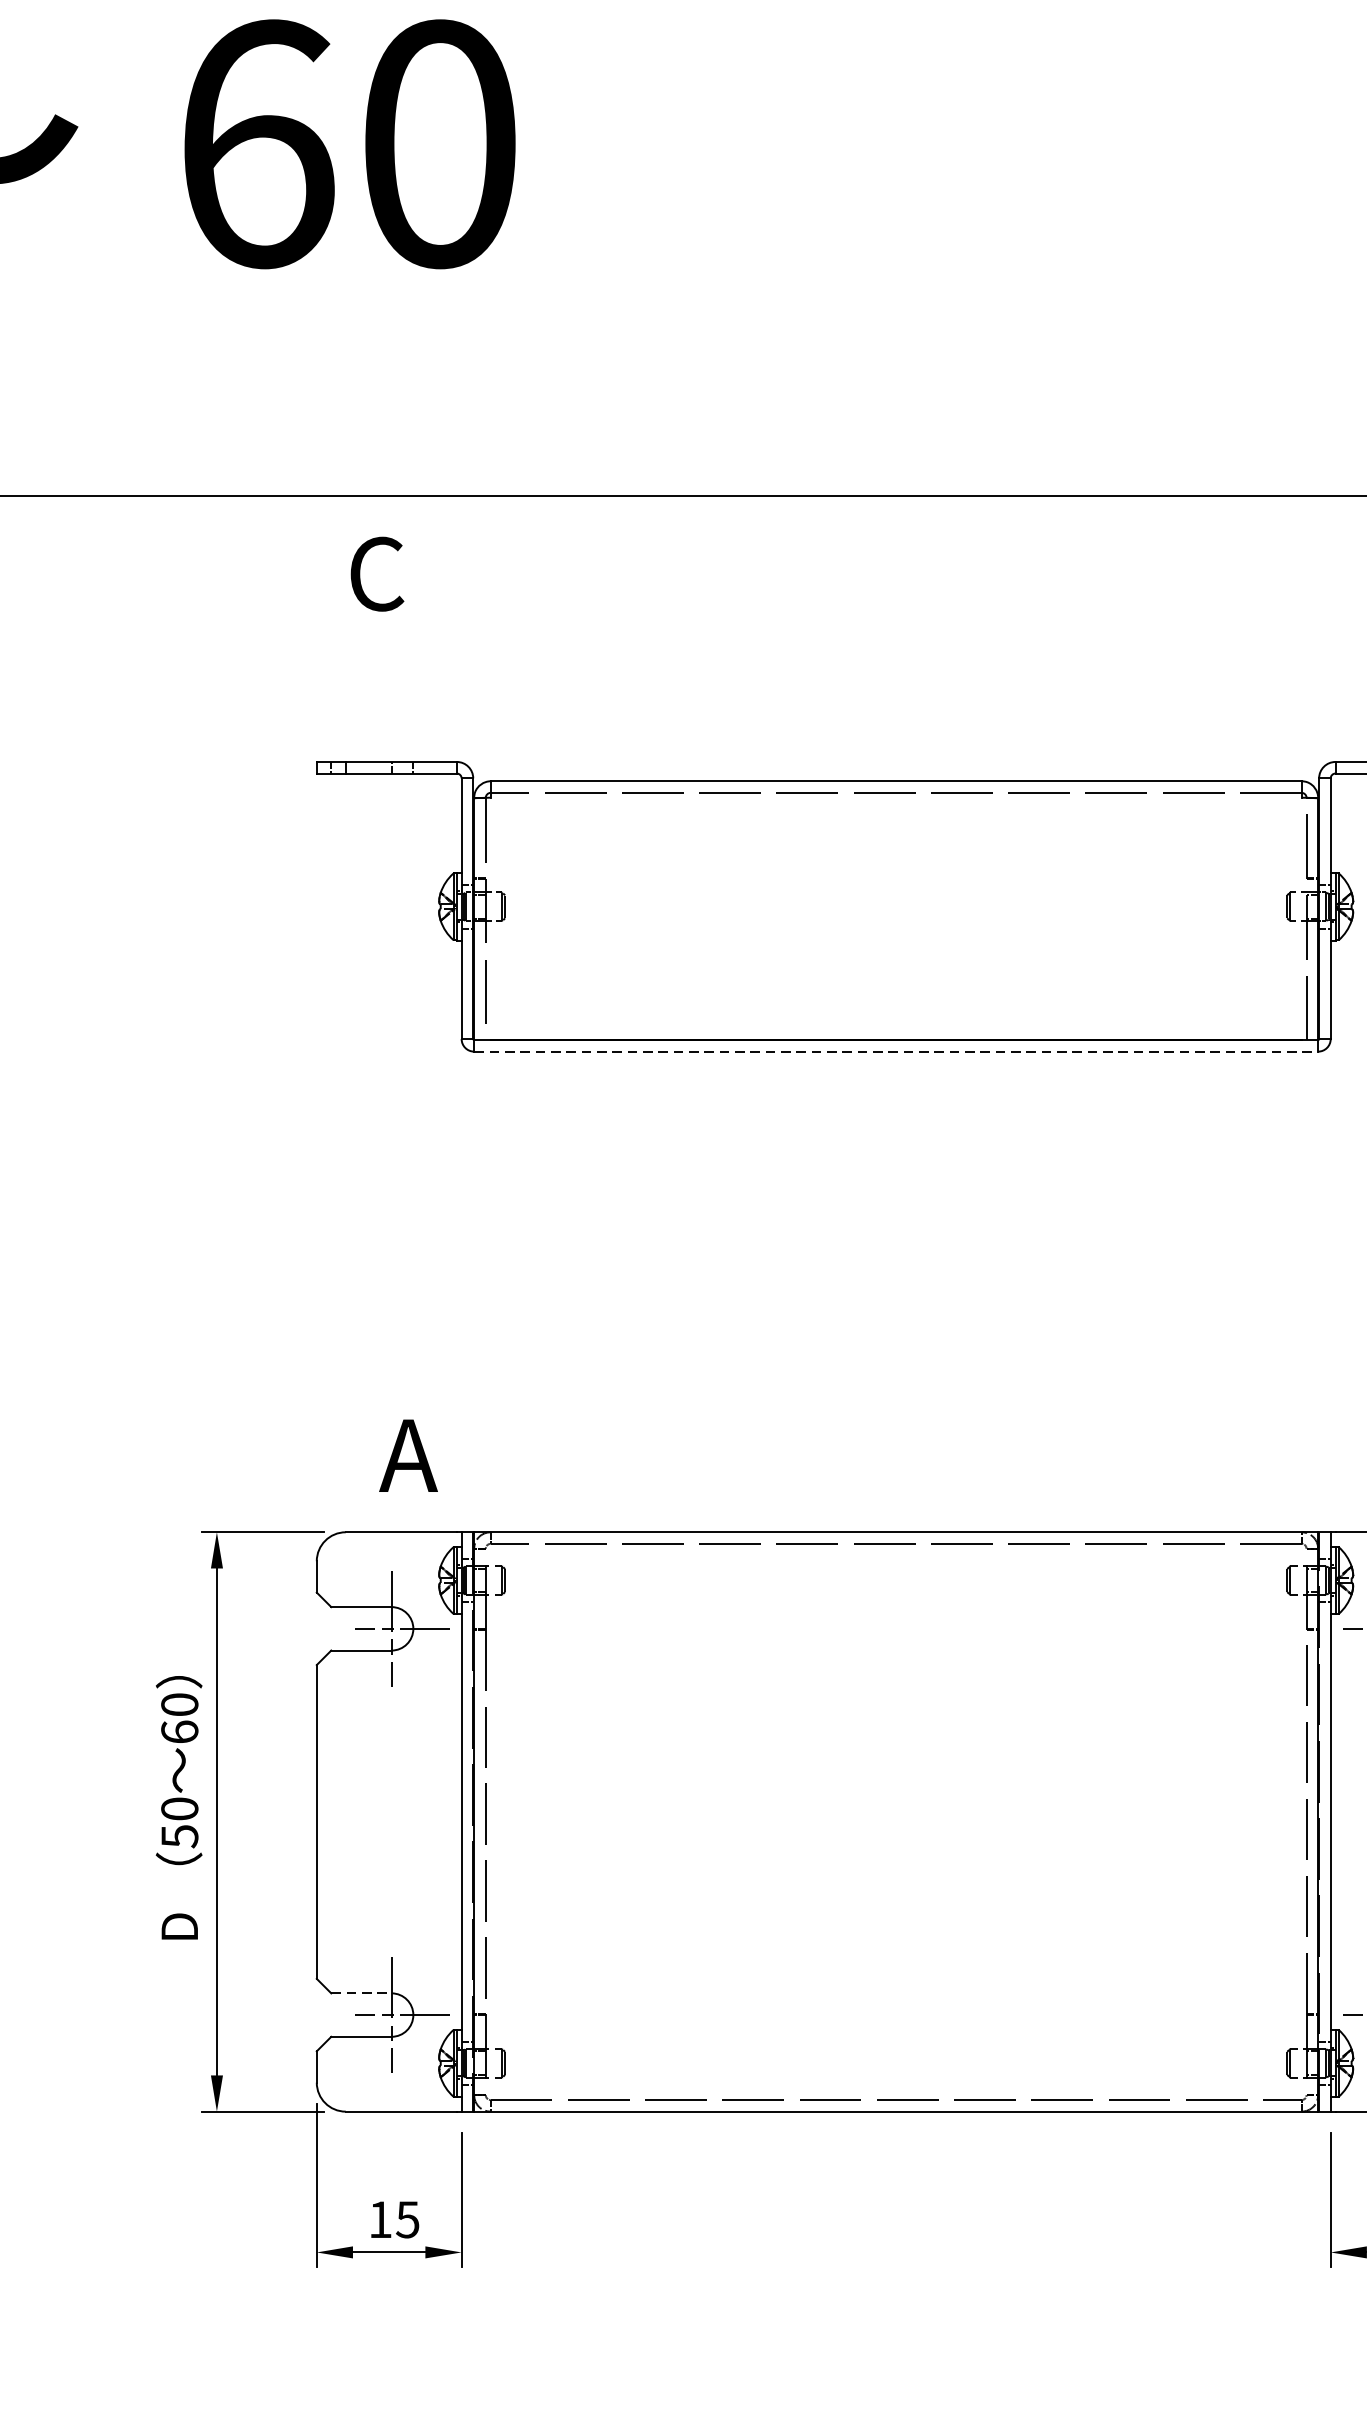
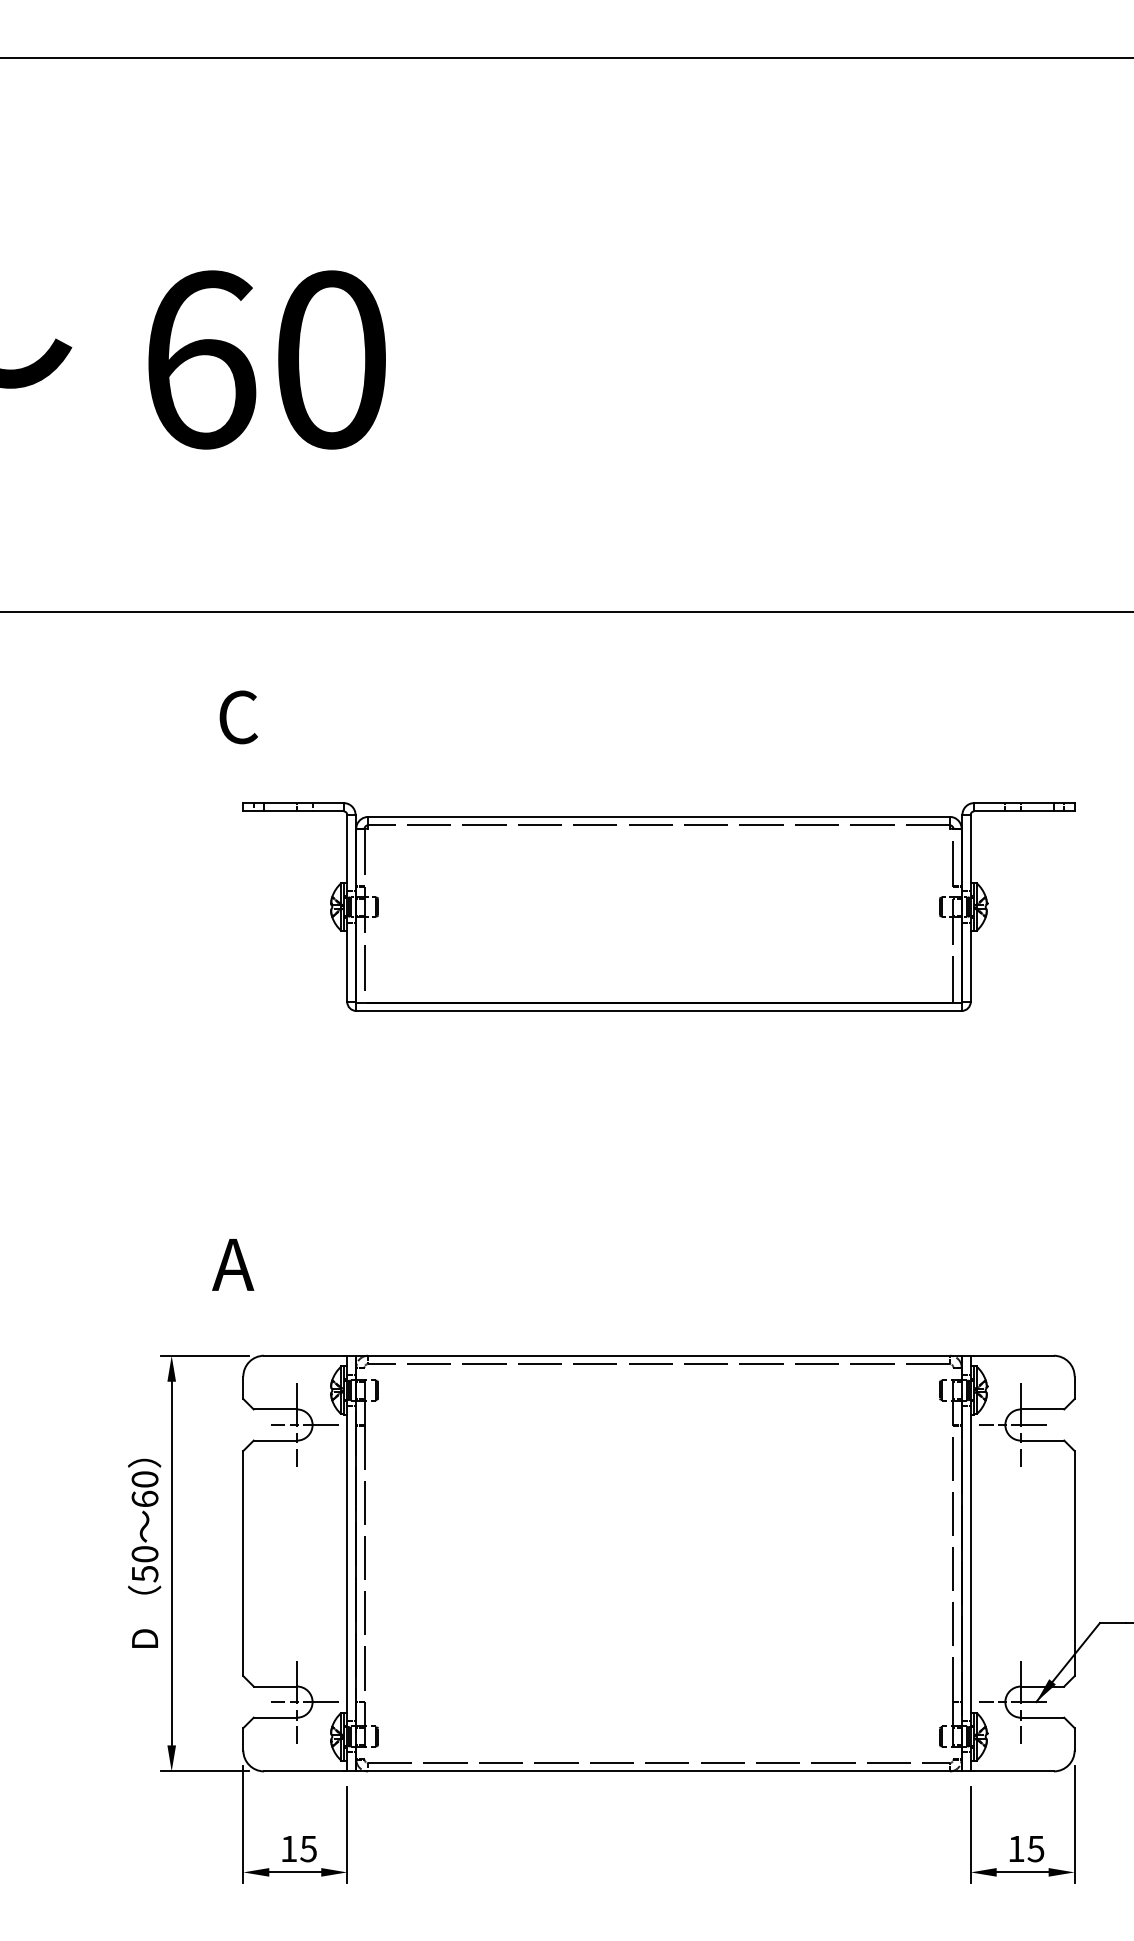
text: (376, 574) -> (238, 717), moved
line: (896, 1051) -> (659, 1010), dashed -> solid
text: (409, 1455) -> (233, 1264), moved
line: (361, 1993) -> (275, 1686), dashed -> solid

